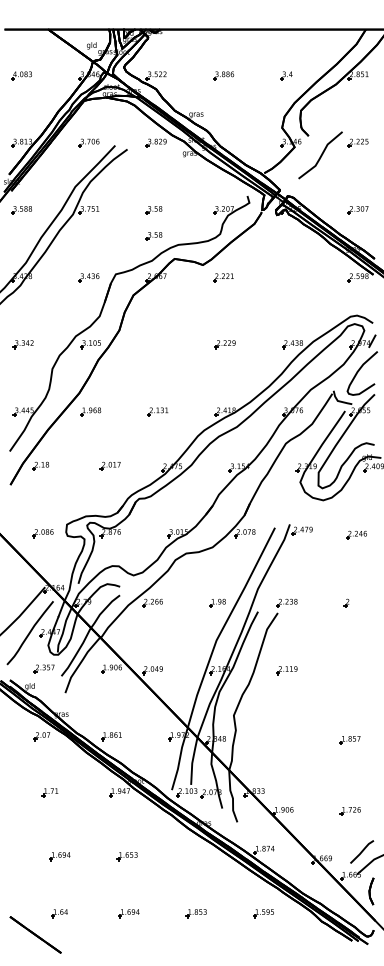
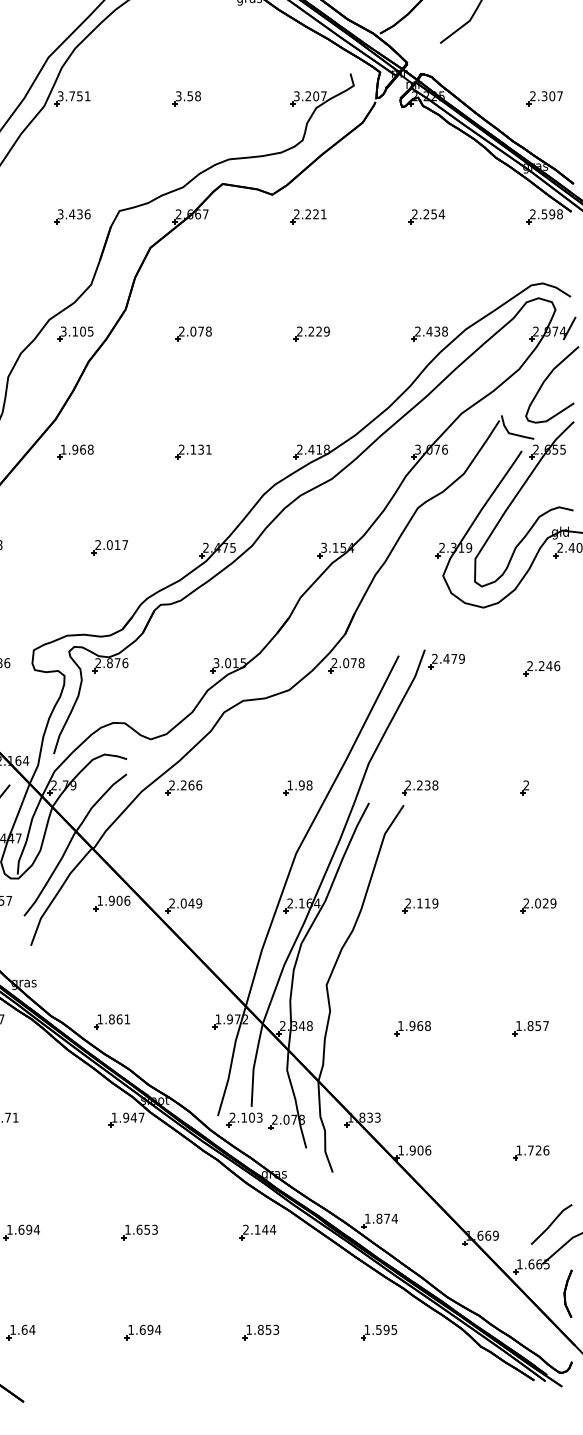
part: (153, 236) -> (185, 144), removed
part: (290, 277) -> (425, 216), added
part: (157, 344) -> (192, 334), added
part: (353, 670) -> (536, 906), added
part: (282, 740) -> (411, 1028), added
part: (194, 856) -> (257, 1232), added

